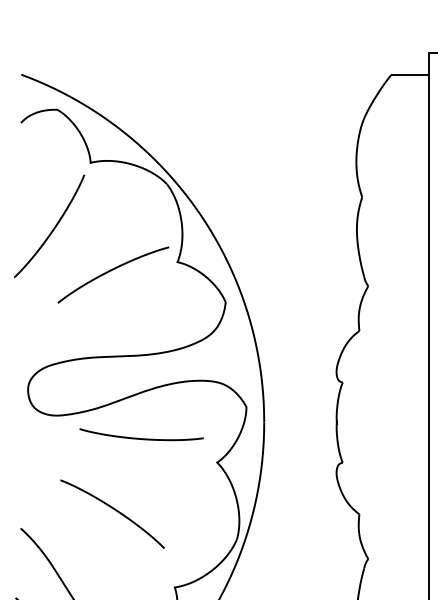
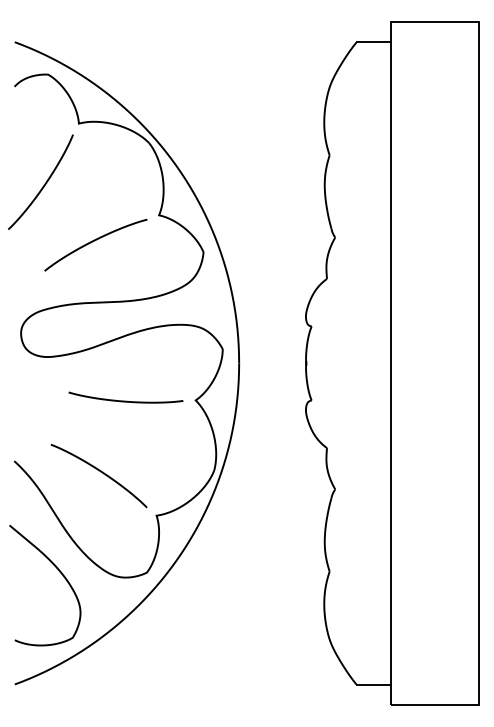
curve: (111, 271) -> (94, 241), moved
curve: (141, 437) -> (125, 400), moved
curve: (114, 510) -> (100, 472), moved

